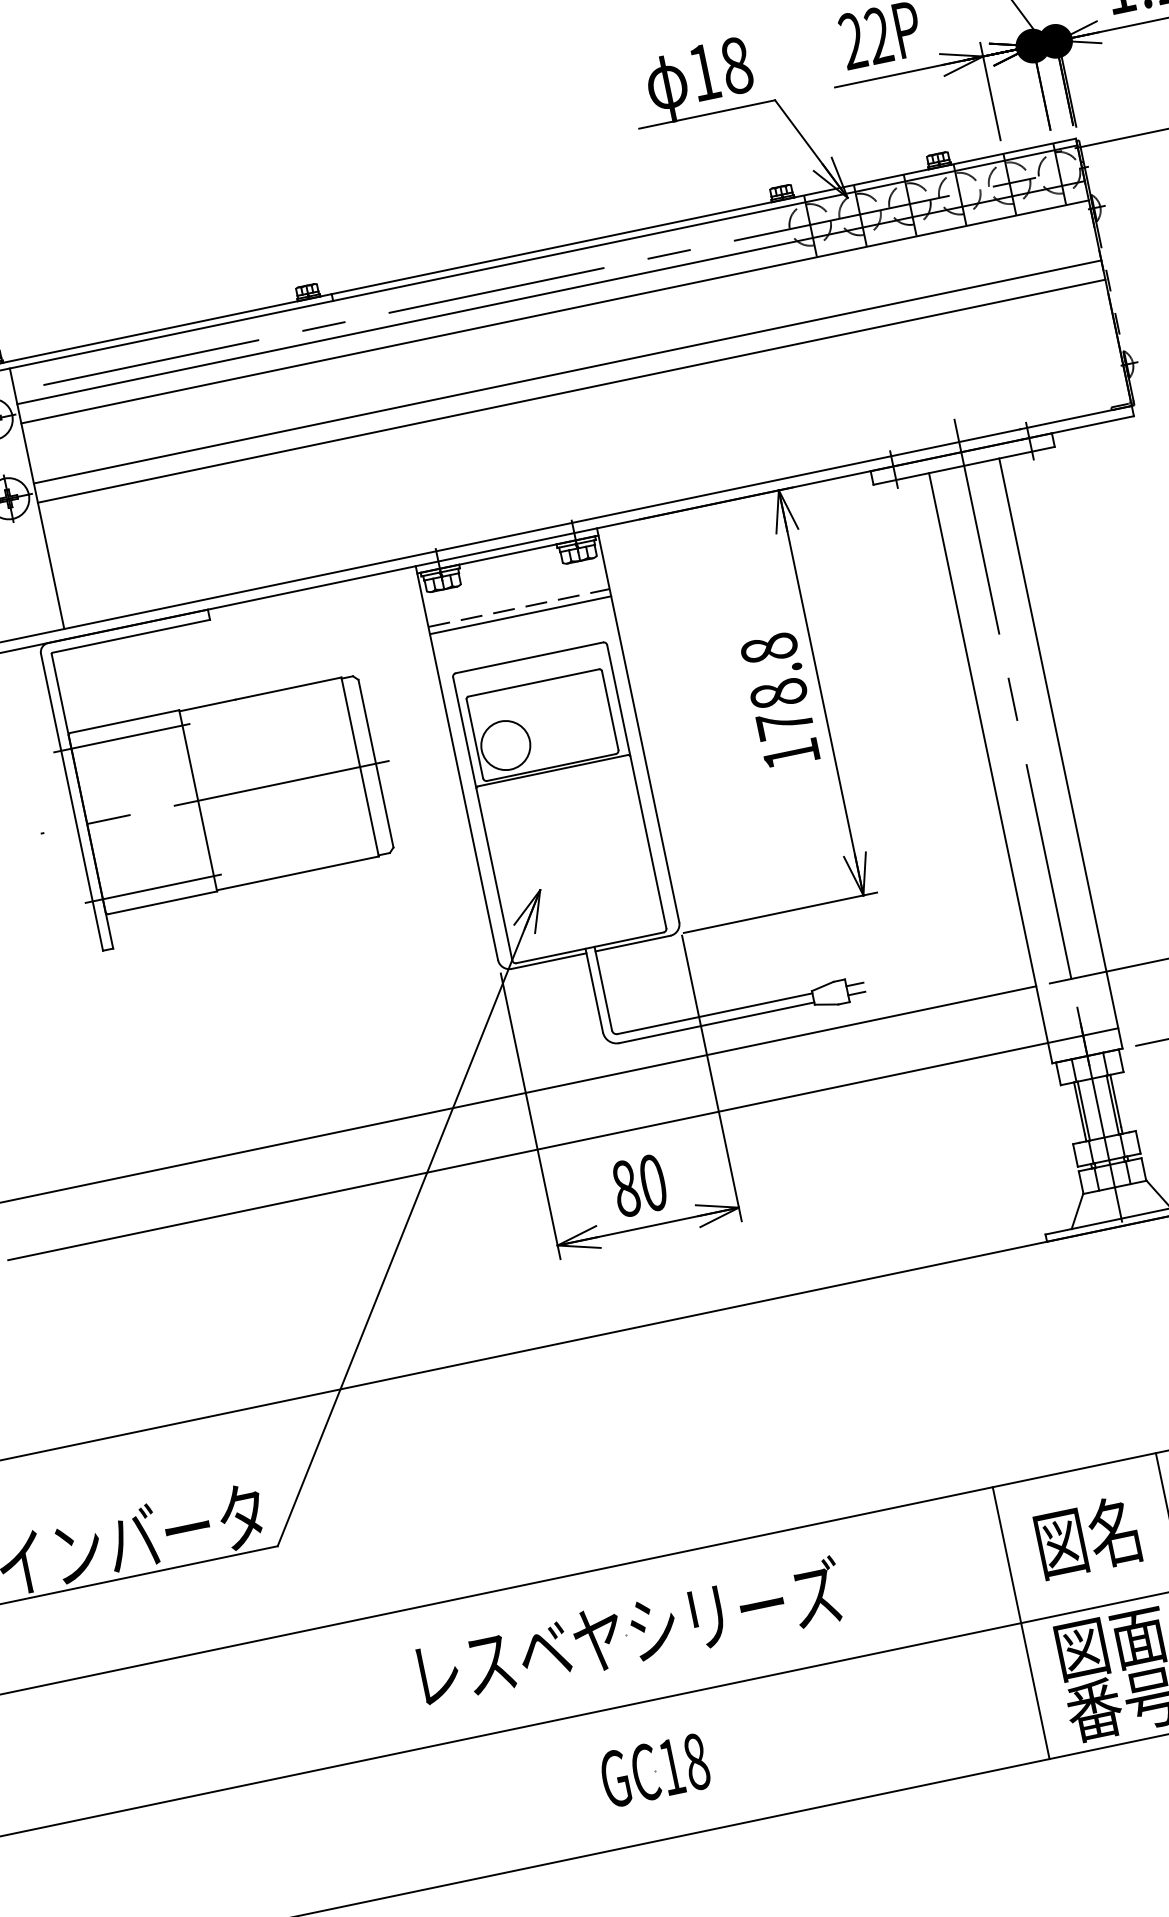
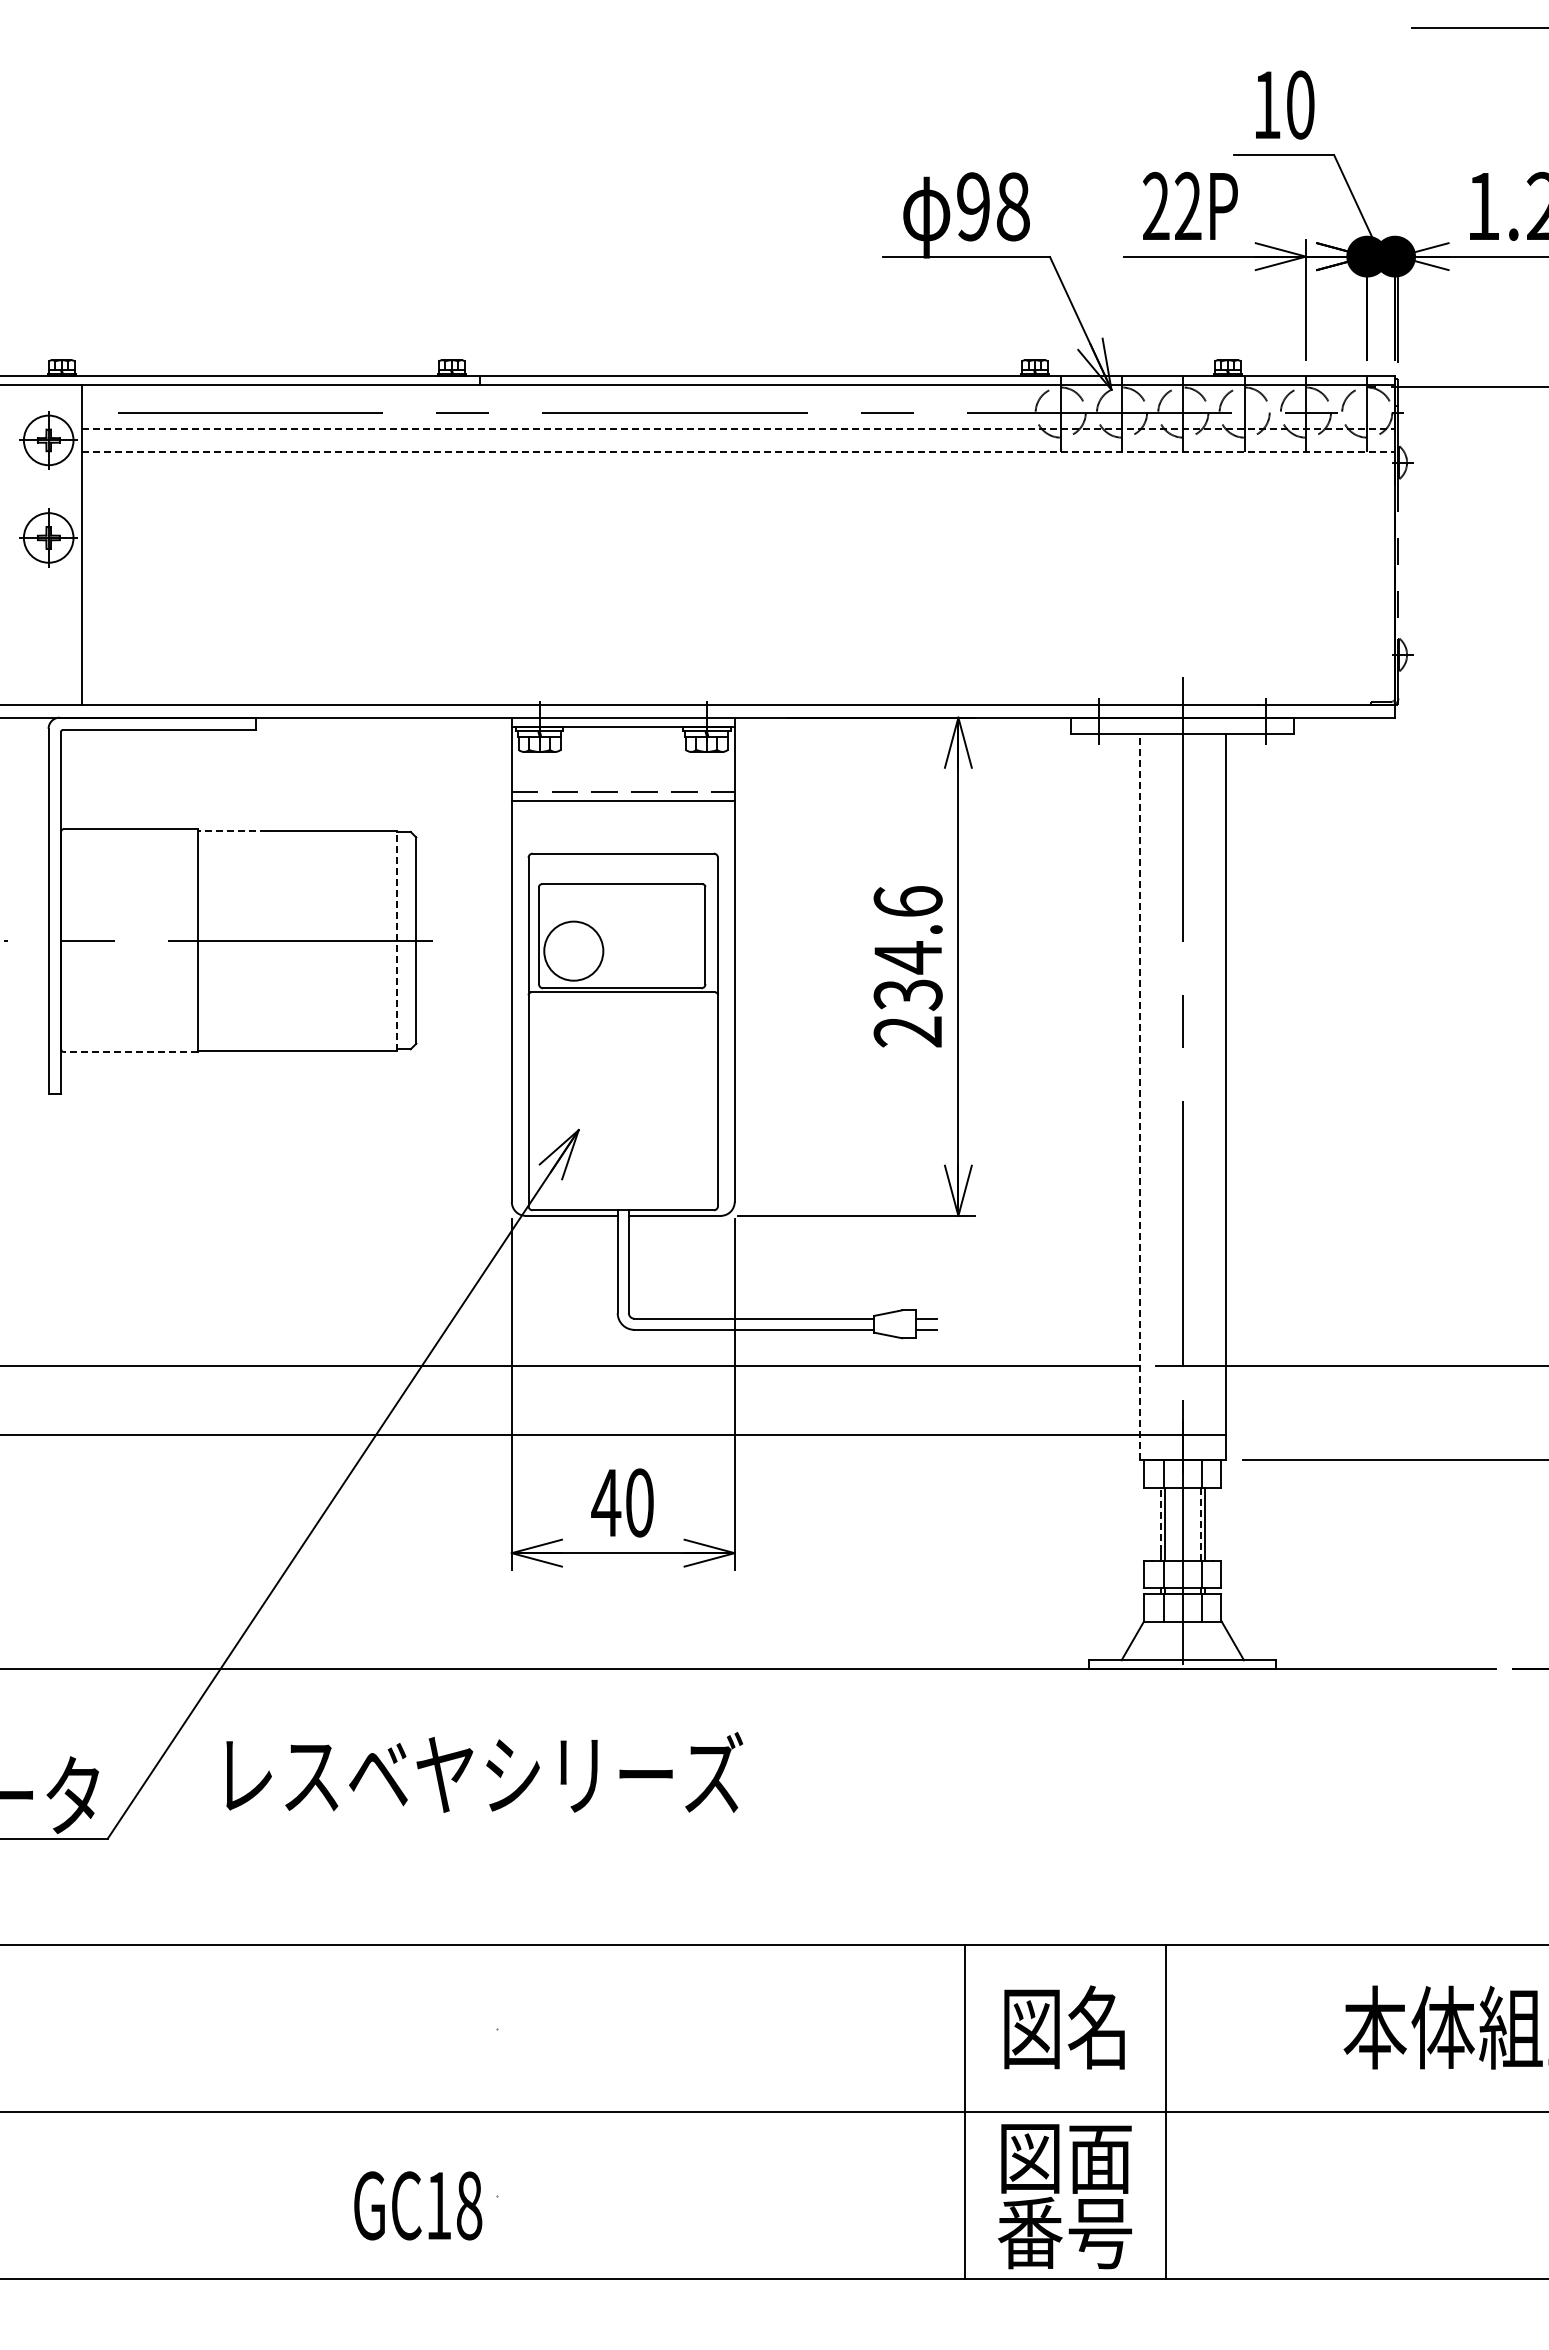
text: (704, 72) -> (973, 206), 18 -> 98
line: (551, 292) -> (739, 428), solid -> dashed
line: (555, 311) -> (739, 452), solid -> dashed
line: (567, 372) -> (738, 526), removed
line: (571, 390) -> (738, 549), removed
text: (779, 701) -> (907, 966), 178.8 -> 234.6
line: (207, 705) -> (231, 830), solid -> dashed
line: (121, 737) -> (122, 847), removed
line: (359, 766) -> (396, 940), solid -> dashed
line: (990, 768) -> (1139, 1097), solid -> dashed
line: (152, 889) -> (122, 1033), removed
line: (162, 903) -> (130, 1052), solid -> dashed
line: (1112, 1105) -> (1200, 1524), solid -> dashed
line: (1079, 1107) -> (1160, 1519), solid -> dashed
text: (626, 1188) -> (606, 1502), 80 -> 40
text: (630, 1631) -> (484, 1772), moved
text: (655, 1770) -> (418, 2205), moved

